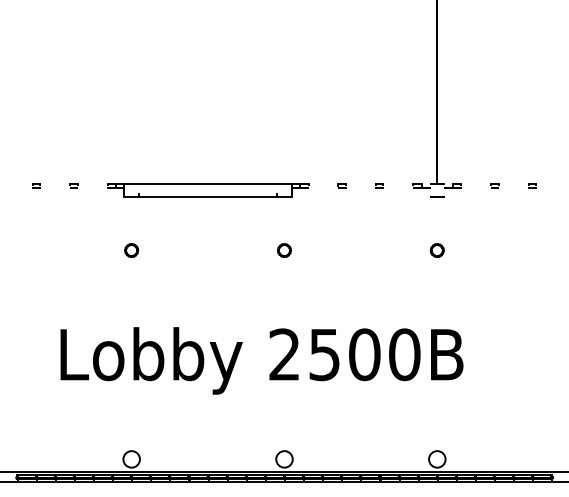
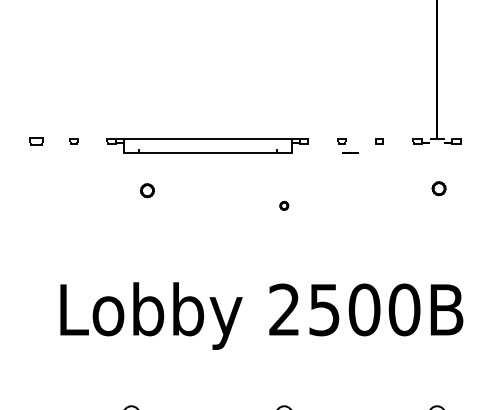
part: (36, 185) -> (36, 140), size x1.6
line: (437, 196) -> (350, 151), moved
part: (131, 250) -> (147, 190), moved
part: (284, 250) -> (284, 205), size x0.6
part: (436, 250) -> (438, 188), moved

